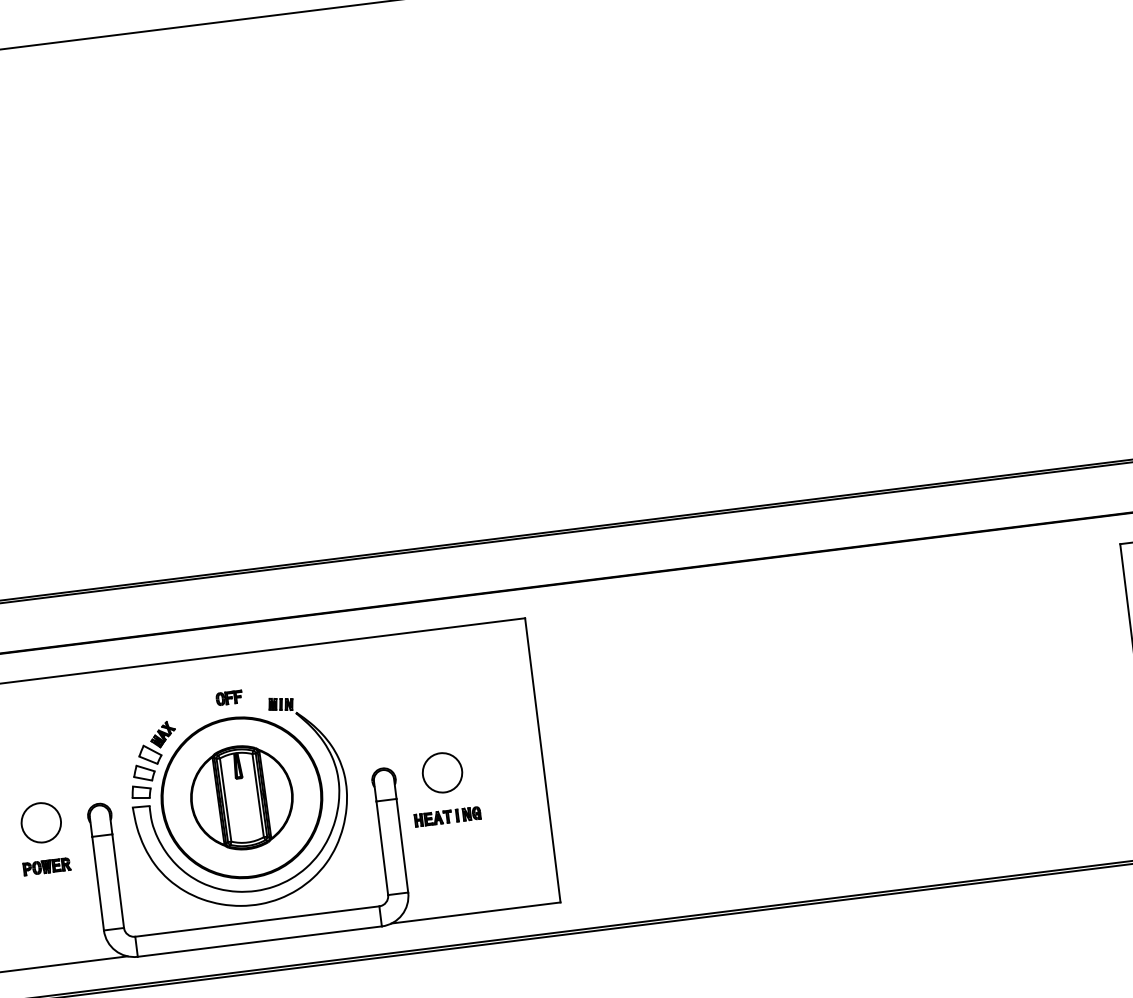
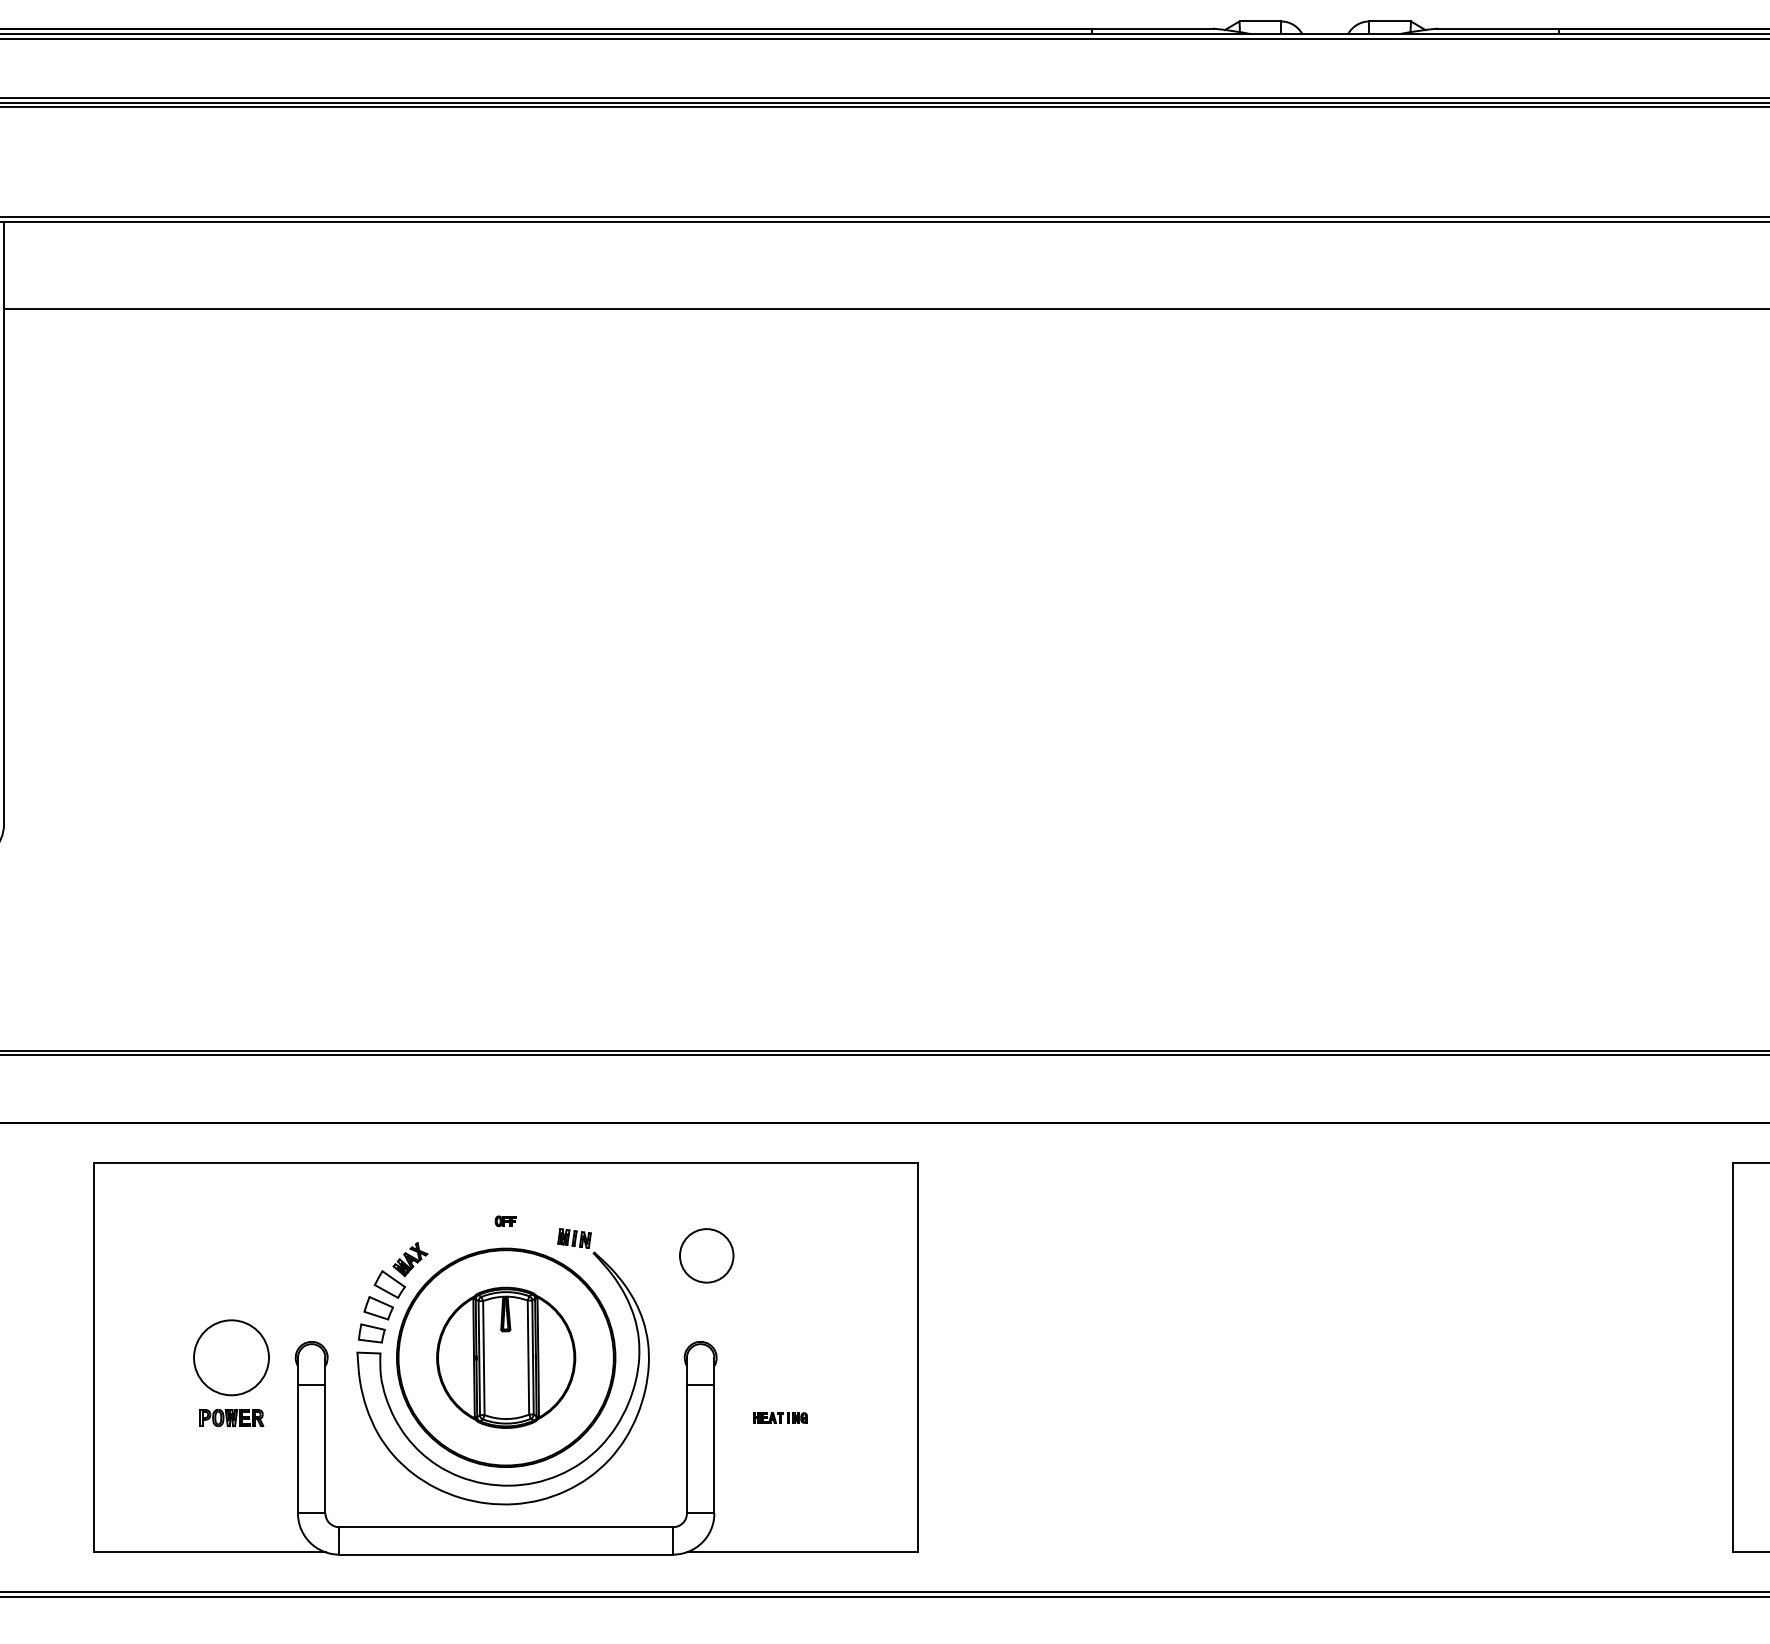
part: (229, 698) -> (505, 1221), size x0.6
circle: (442, 772) -> (706, 1255), moved
part: (447, 816) -> (780, 1417), size x0.6
circle: (41, 822) -> (231, 1357), size x1.4

